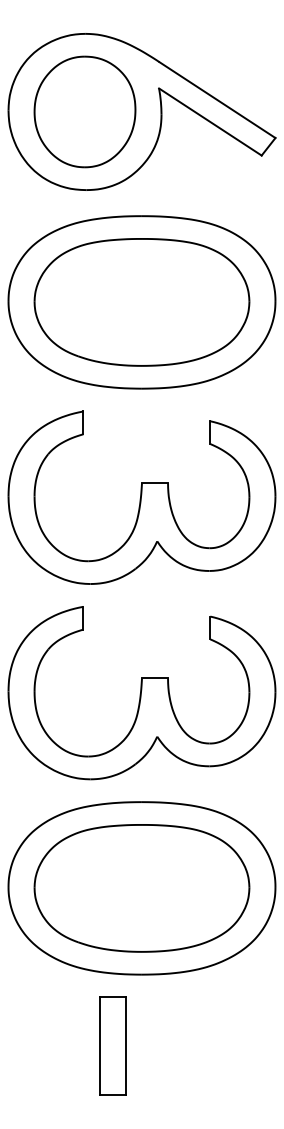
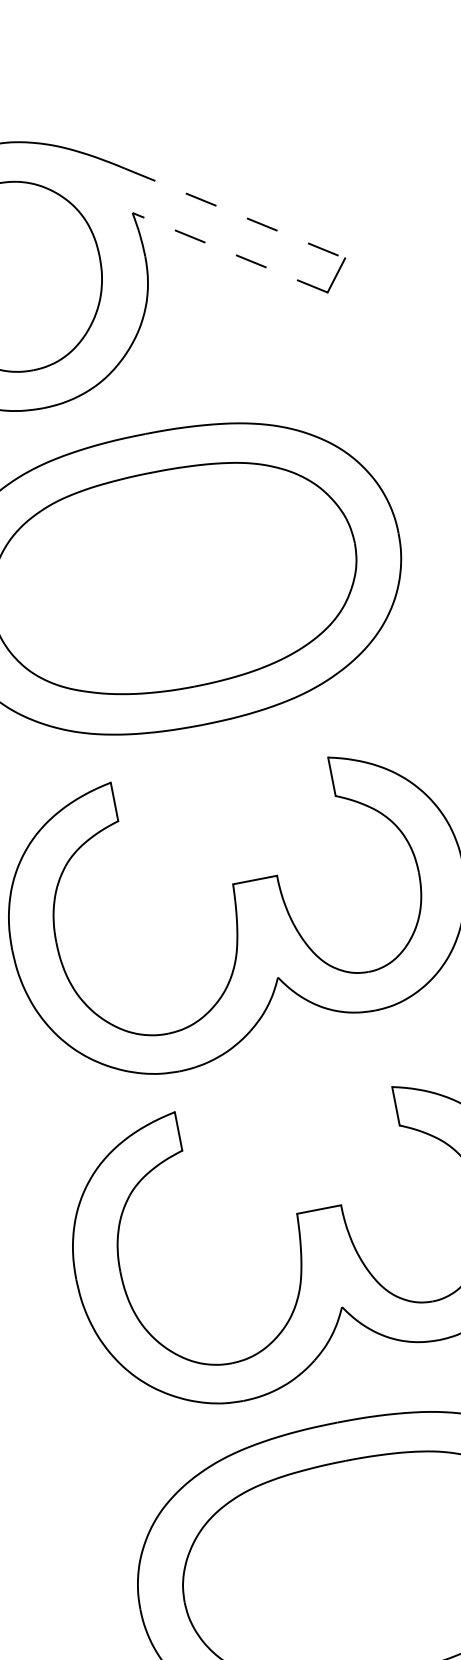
line: (217, 100) -> (235, 214), solid -> dashed
line: (209, 121) -> (228, 252), solid -> dashed

